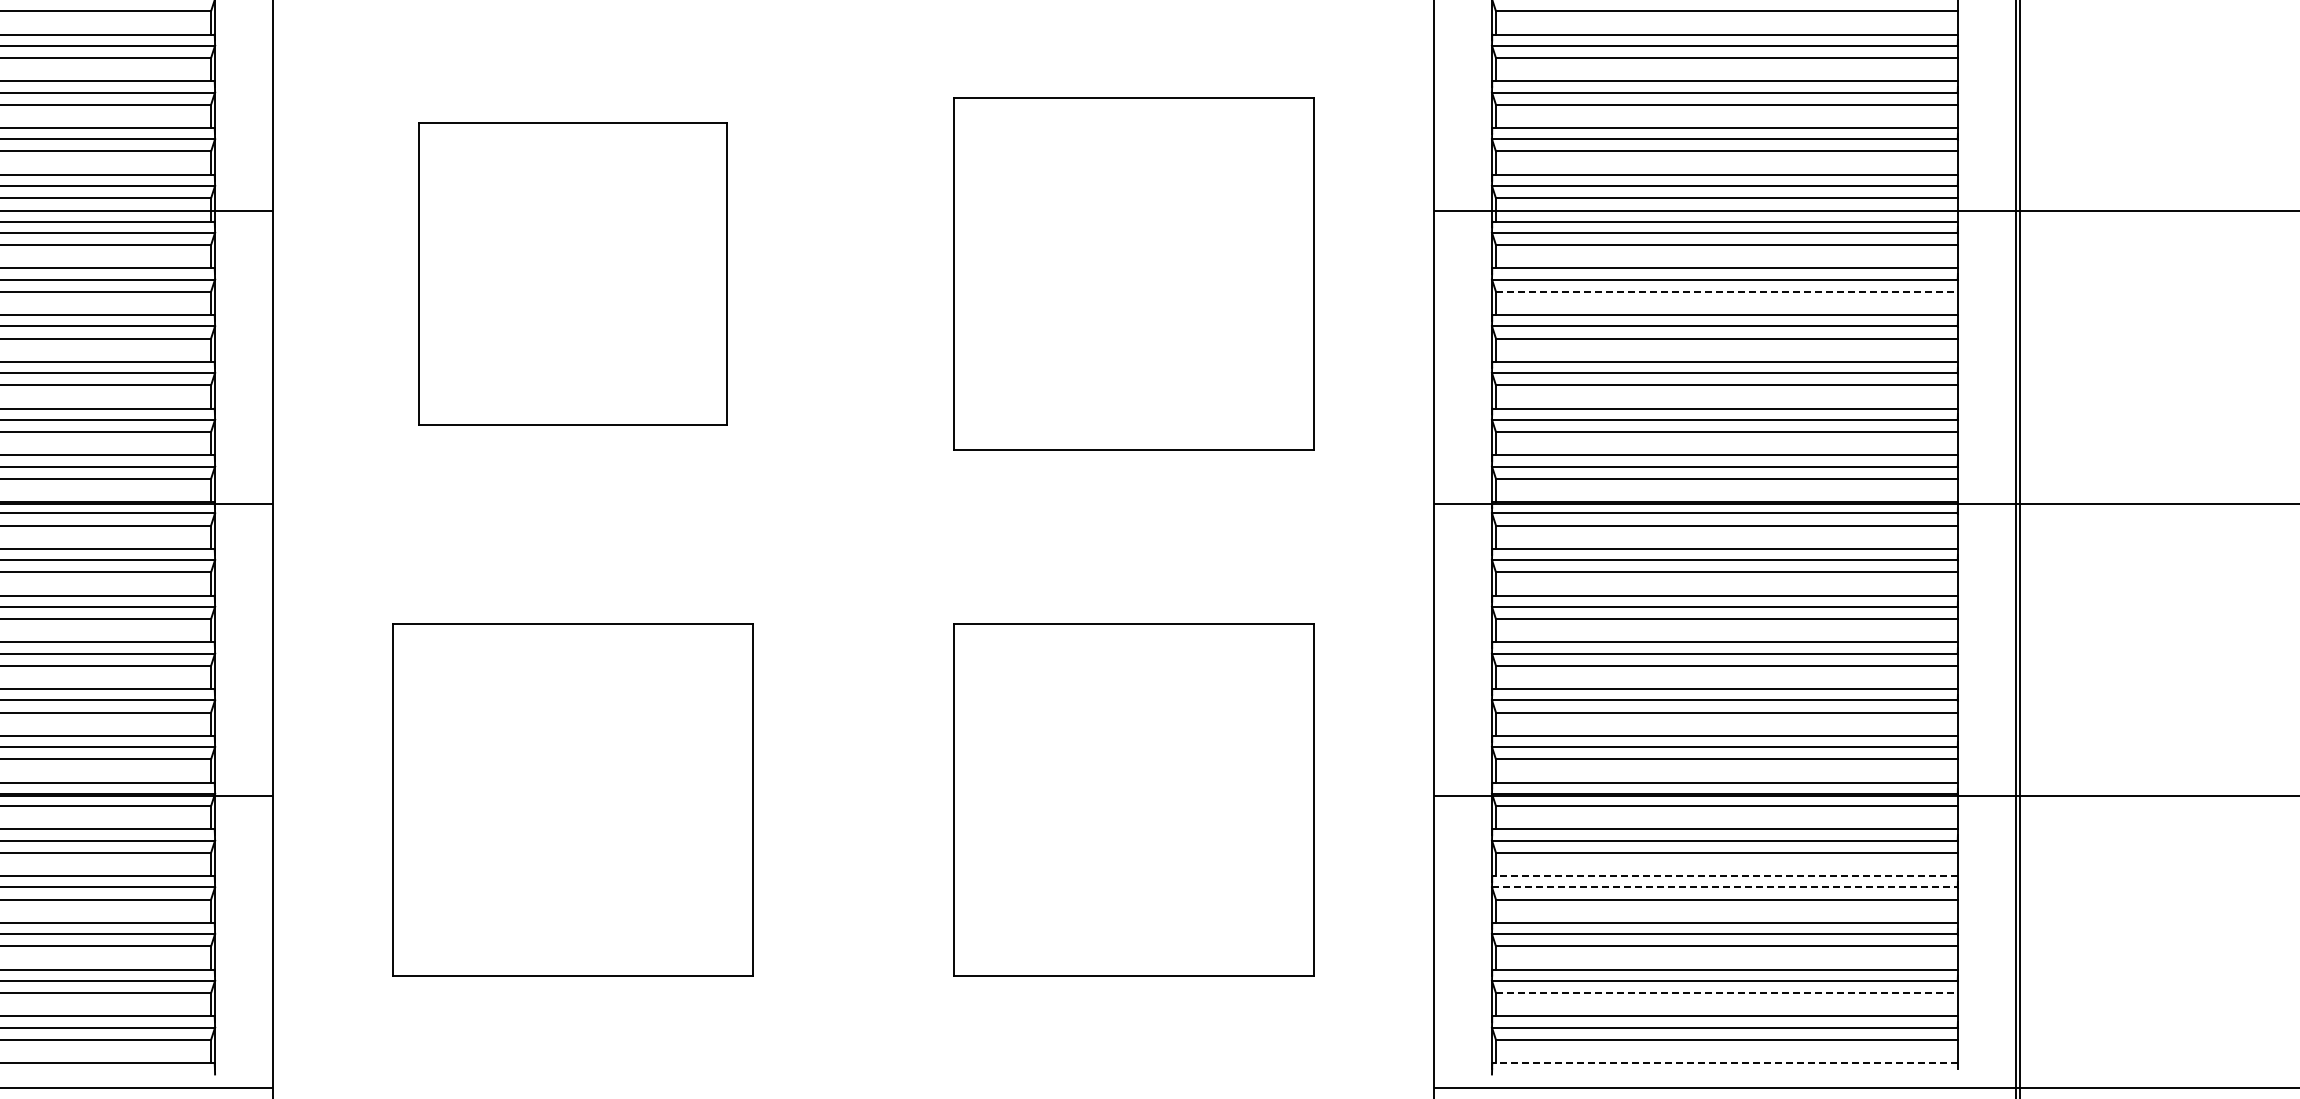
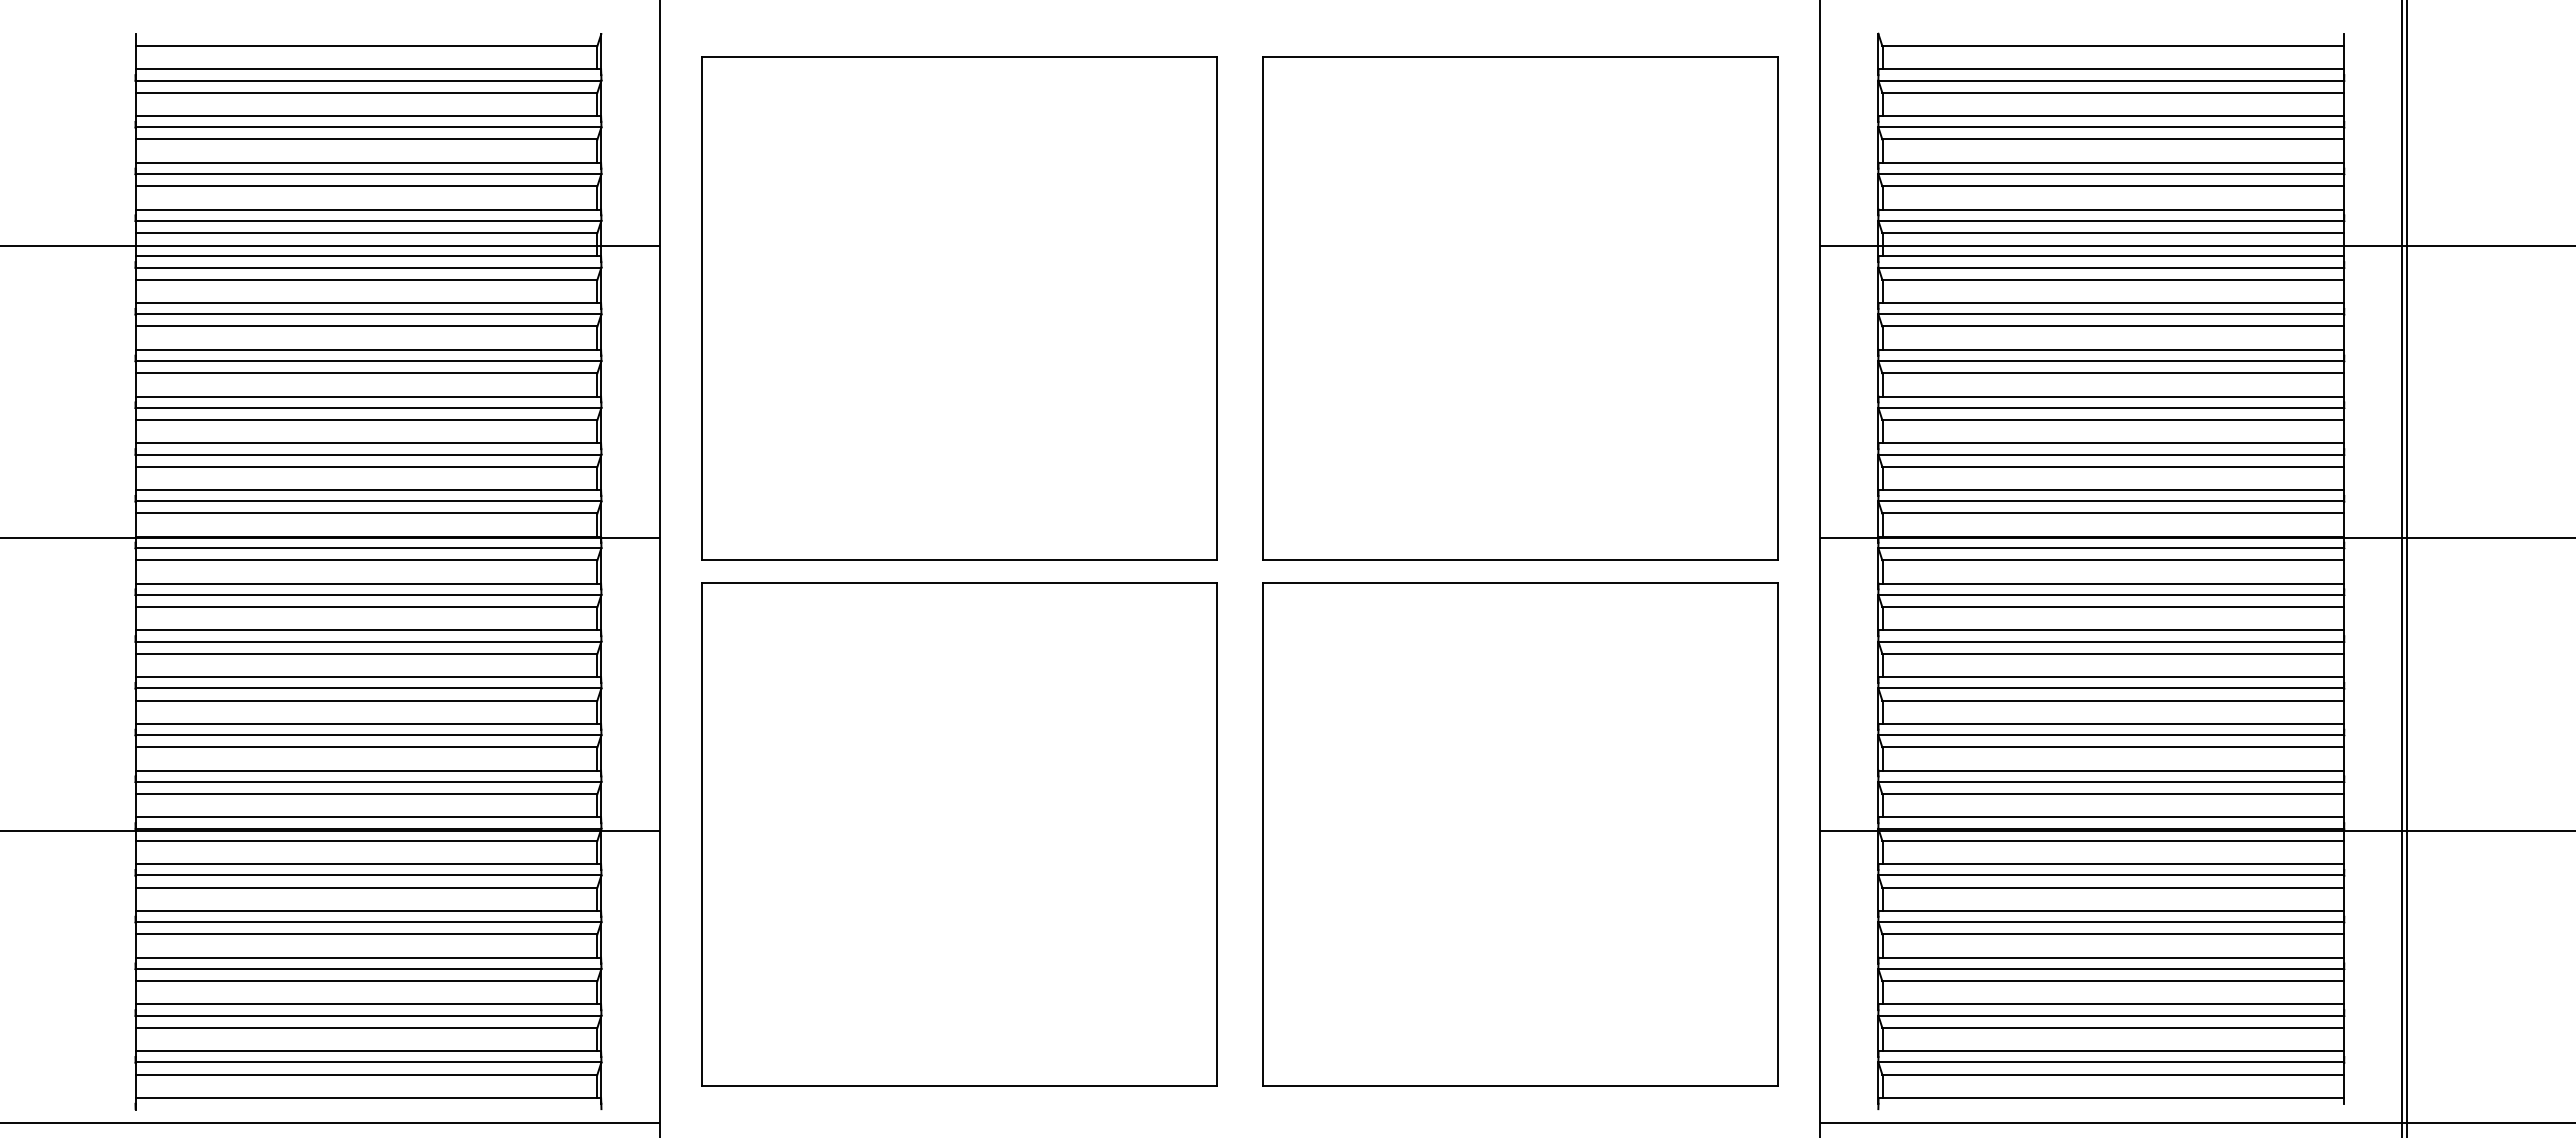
part: (573, 273) -> (959, 308), size x1.67
part: (1134, 273) -> (1520, 308), size x1.43
line: (1727, 291) -> (2113, 326), dashed -> solid
part: (573, 799) -> (959, 834), size x1.43
part: (1134, 799) -> (1520, 834), size x1.43
line: (1725, 875) -> (2111, 910), dashed -> solid
line: (1725, 887) -> (2111, 922), dashed -> solid
line: (1727, 992) -> (2113, 1027), dashed -> solid
line: (1725, 1062) -> (2111, 1097), dashed -> solid

